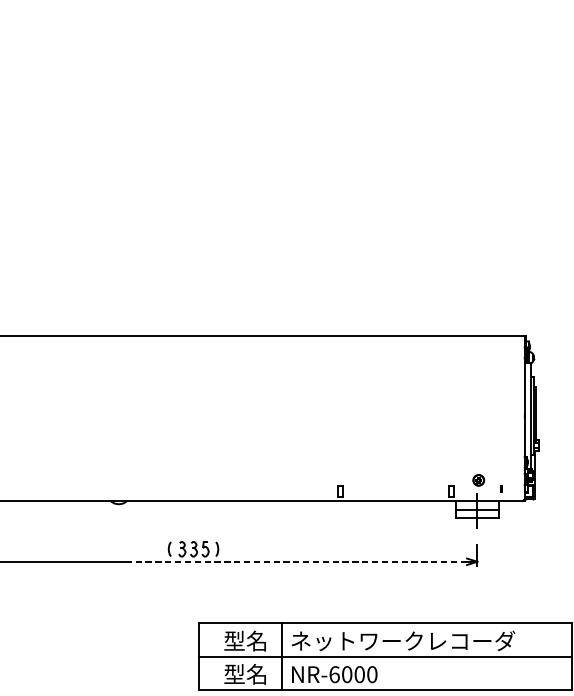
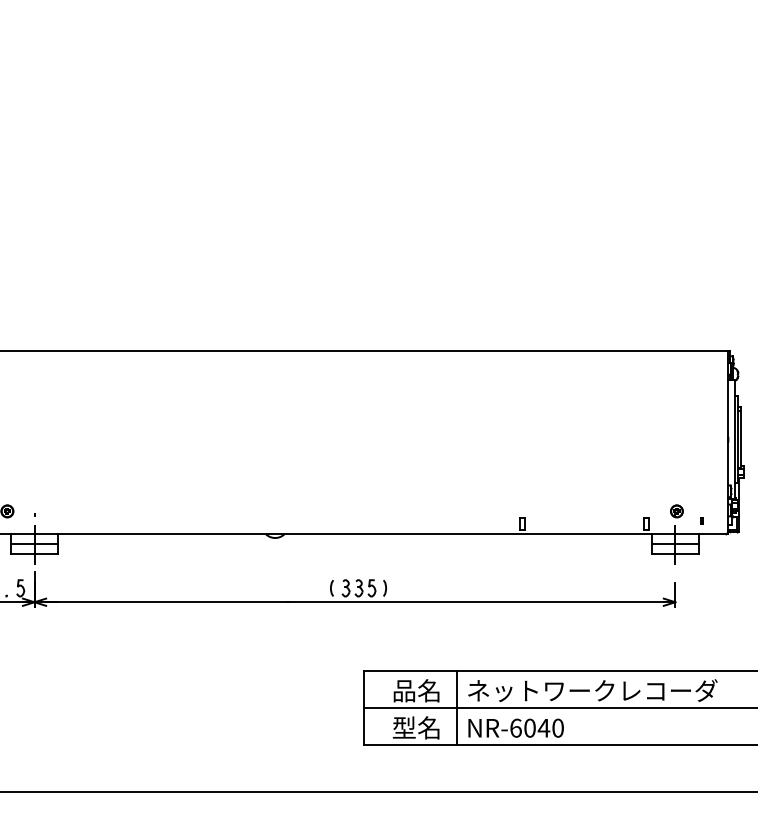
line: (298, 561) -> (475, 602), dashed -> solid
text: (233, 640) -> (403, 690), 型名 -> 品名
text: (359, 673) -> (543, 727), NR-6000 -> NR-6040

